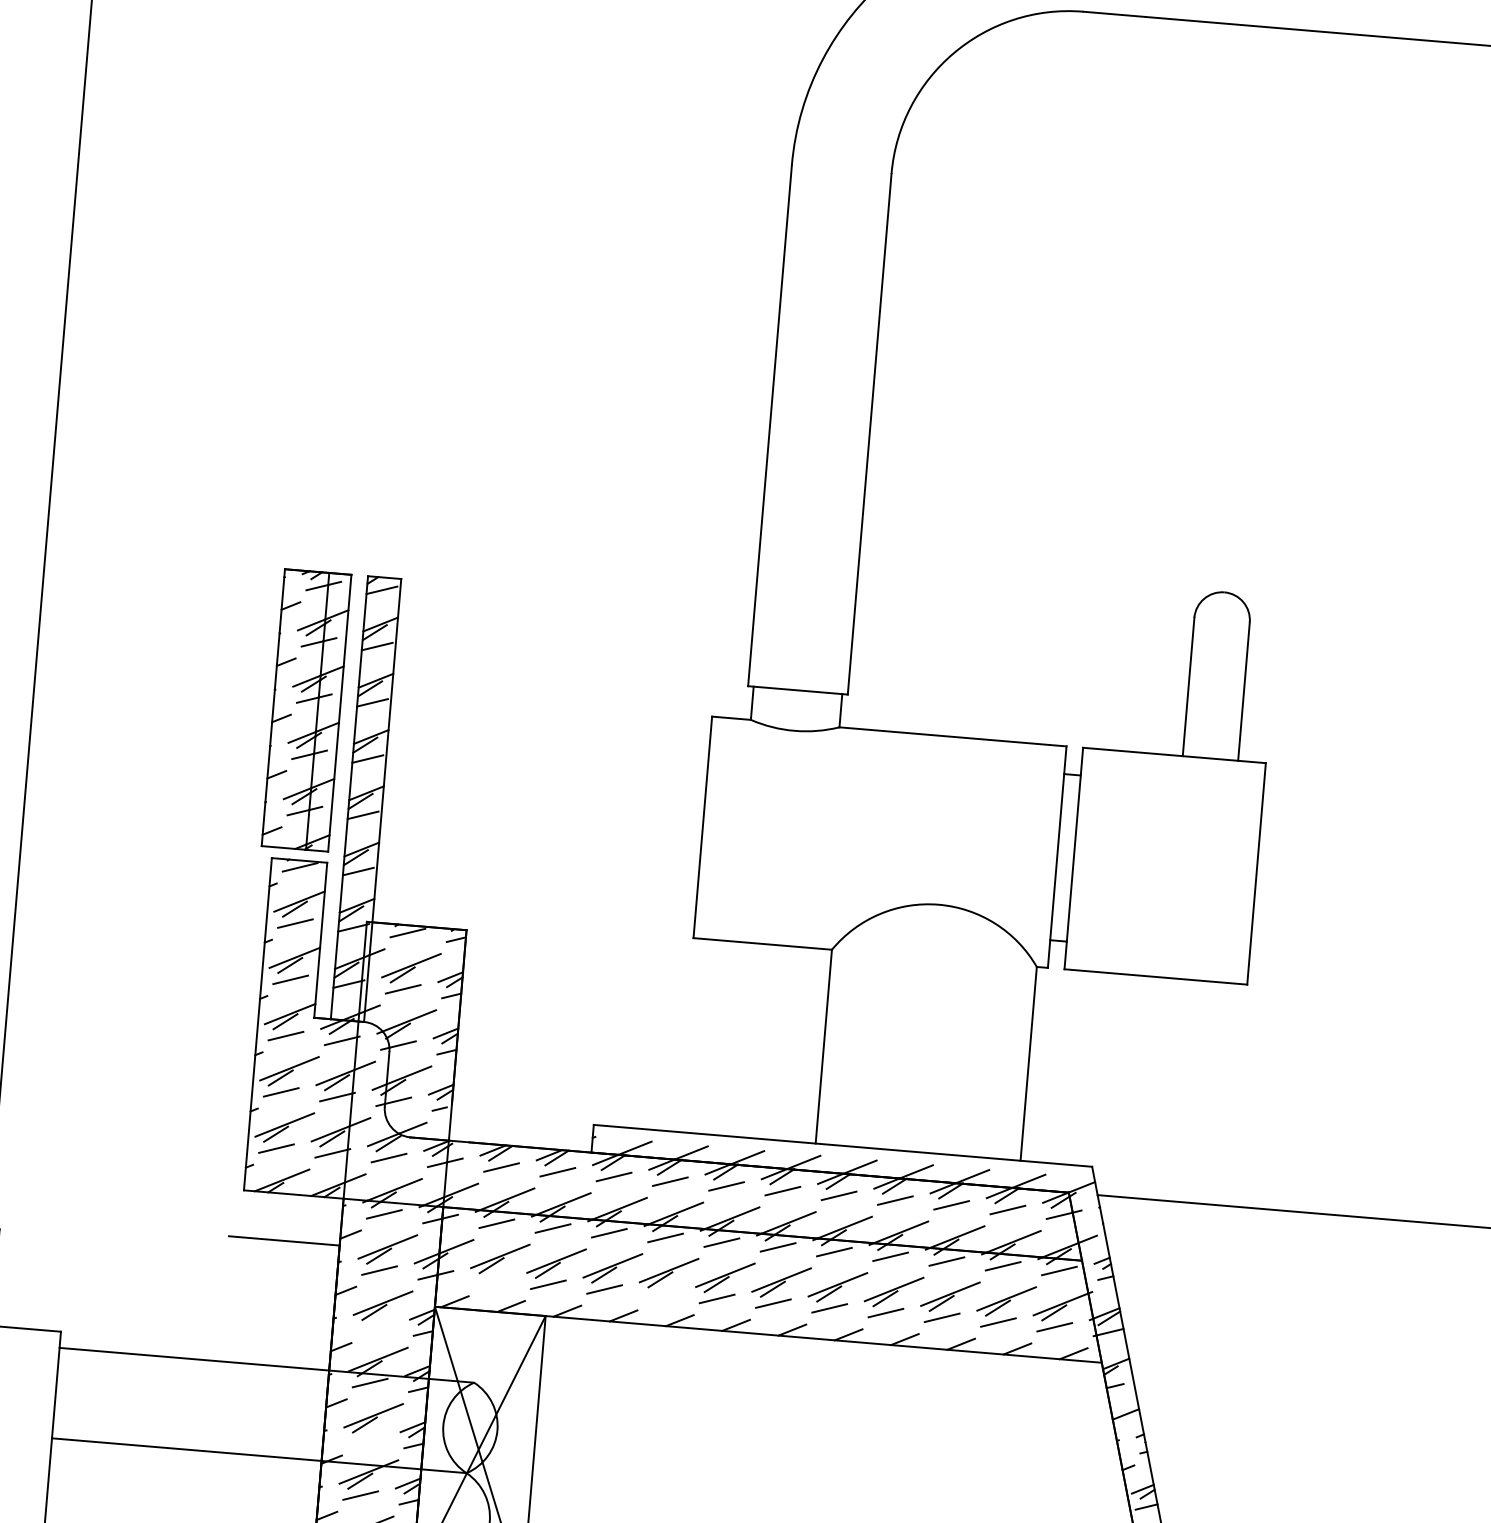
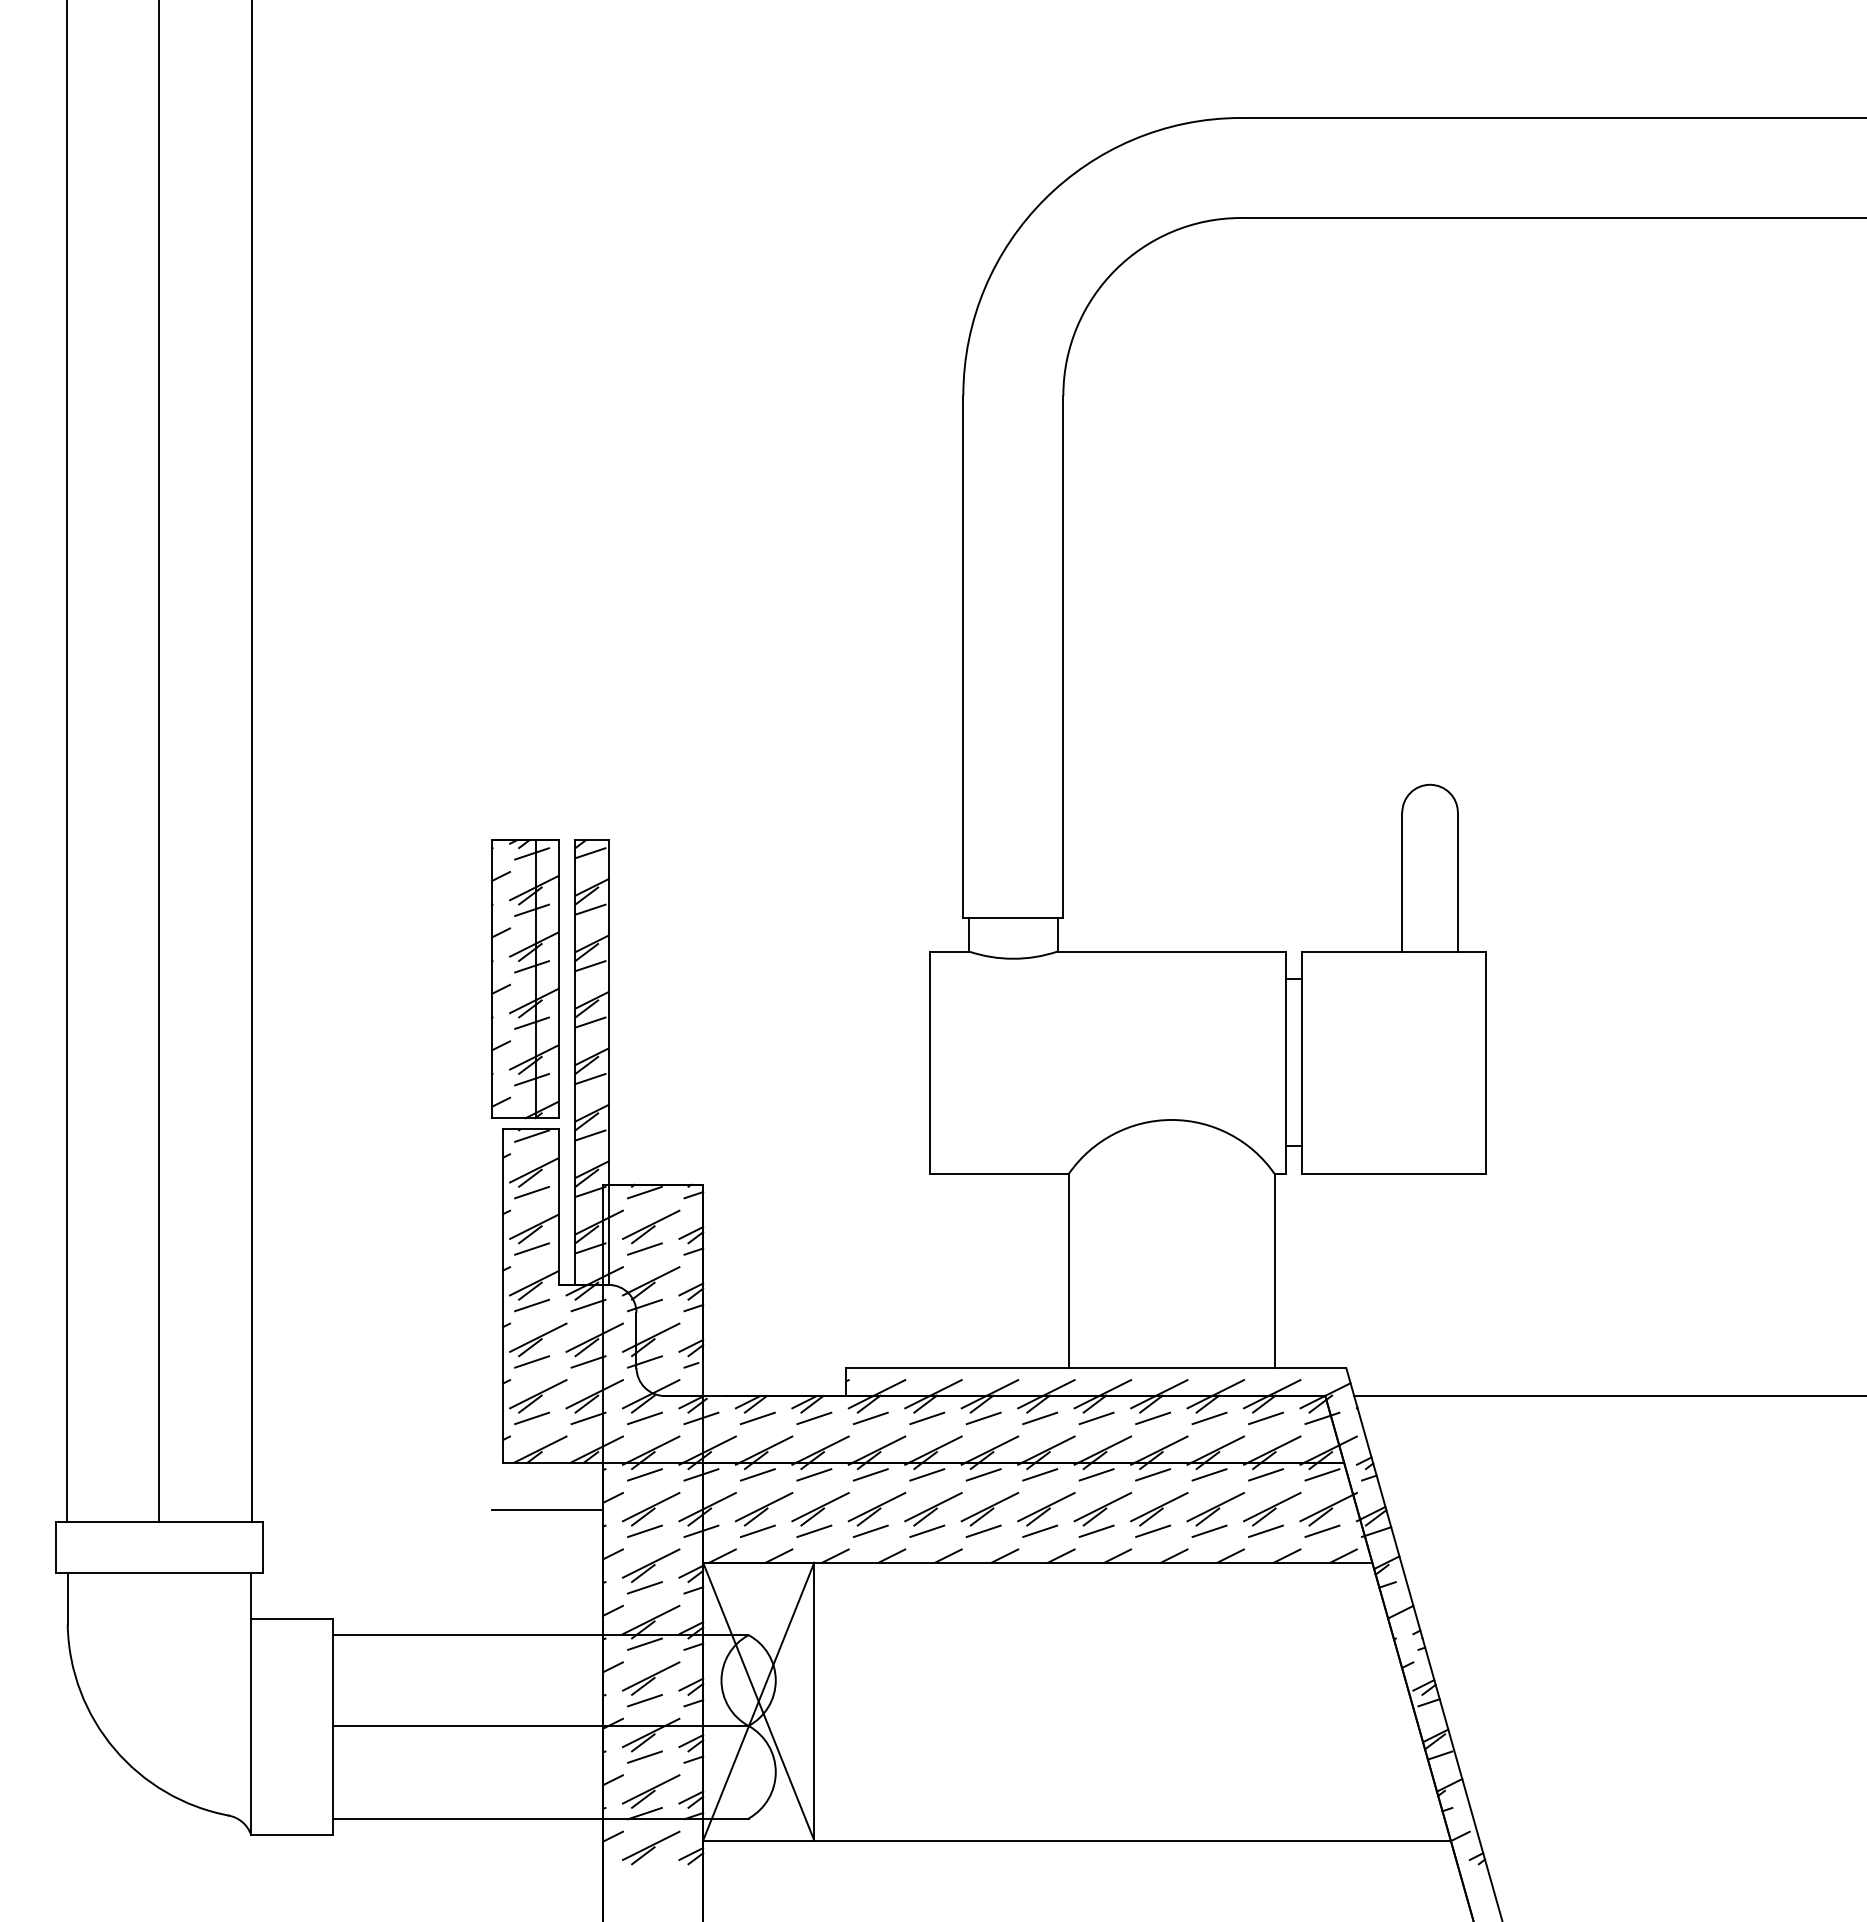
line: (491, 1280) -> (757, 1531), added
line: (661, 1294) -> (927, 1531), added
line: (374, 1326) -> (644, 1587), added
line: (364, 1439) -> (644, 1700), added

